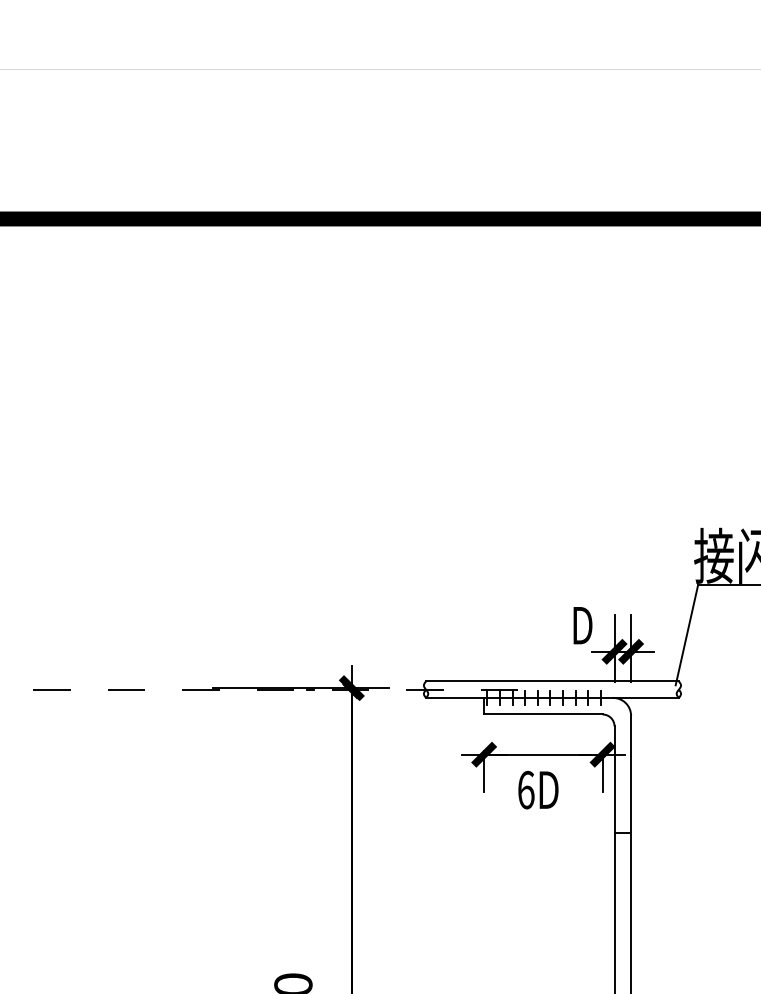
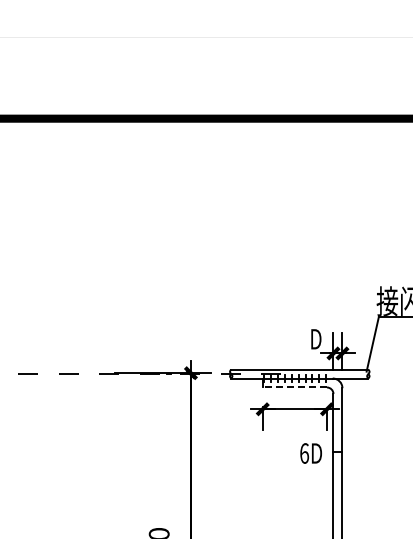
line: (542, 714) -> (294, 387), solid -> dashed
text: (537, 790) -> (310, 453), moved

